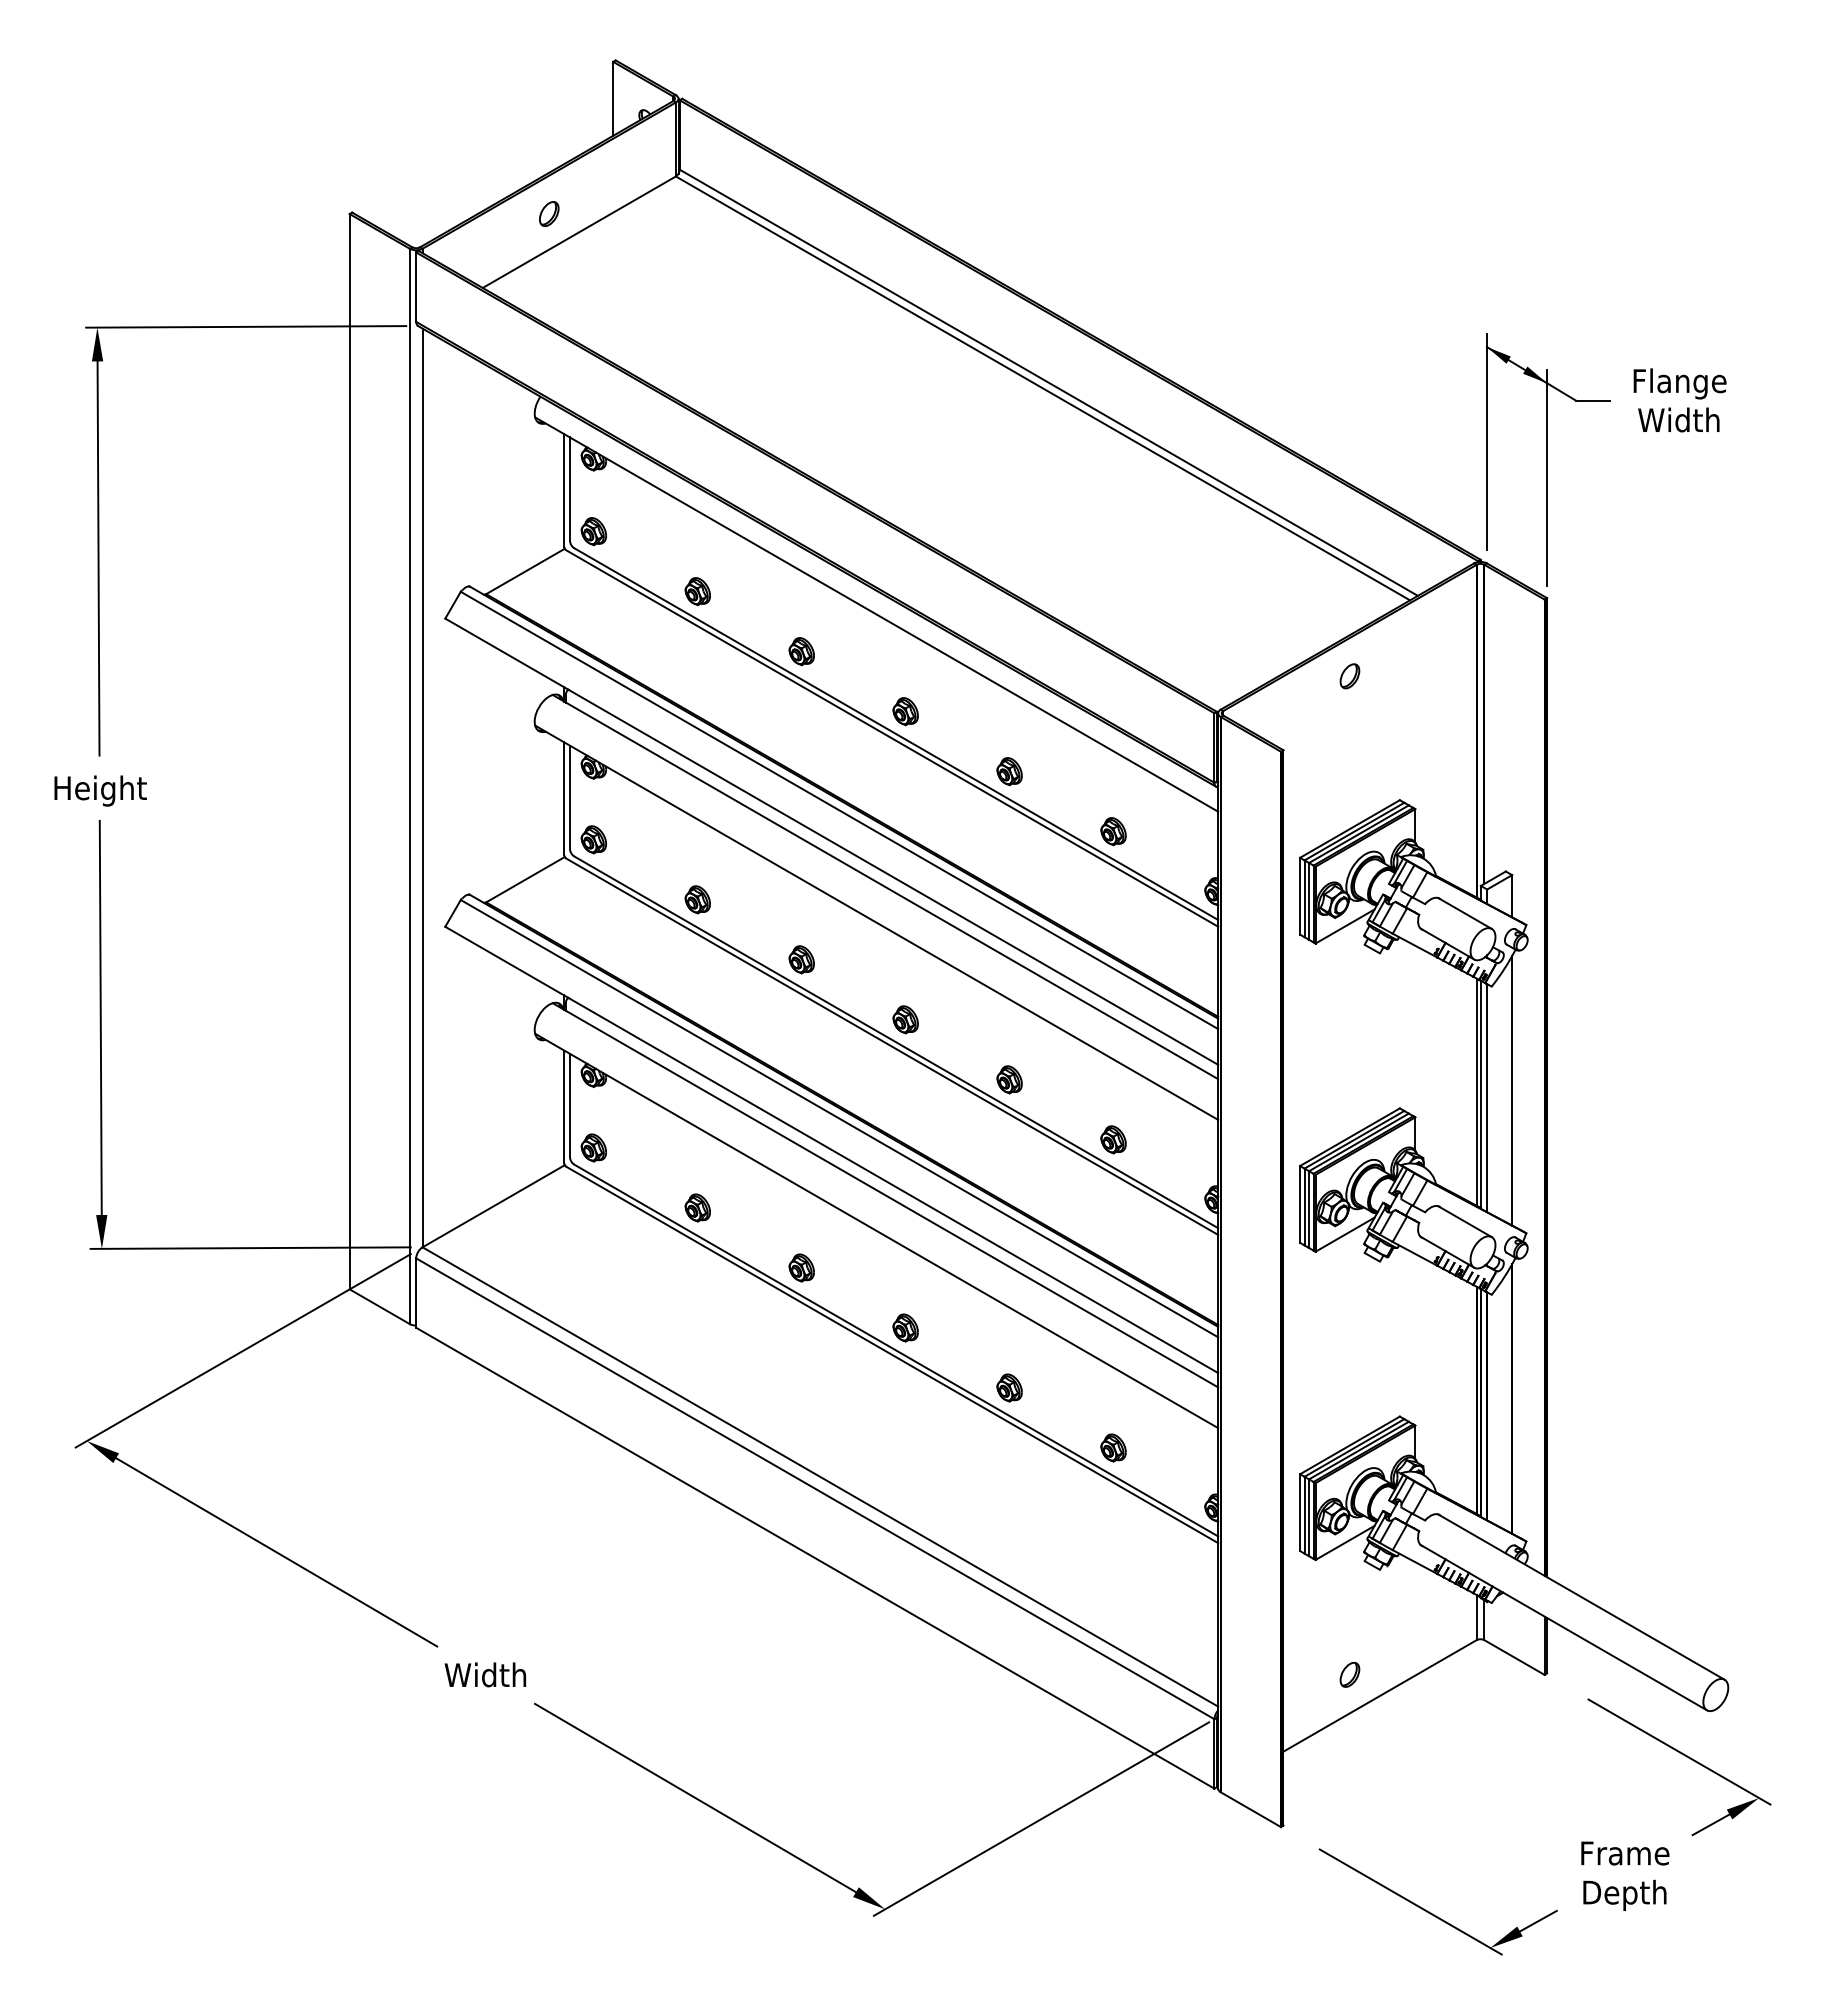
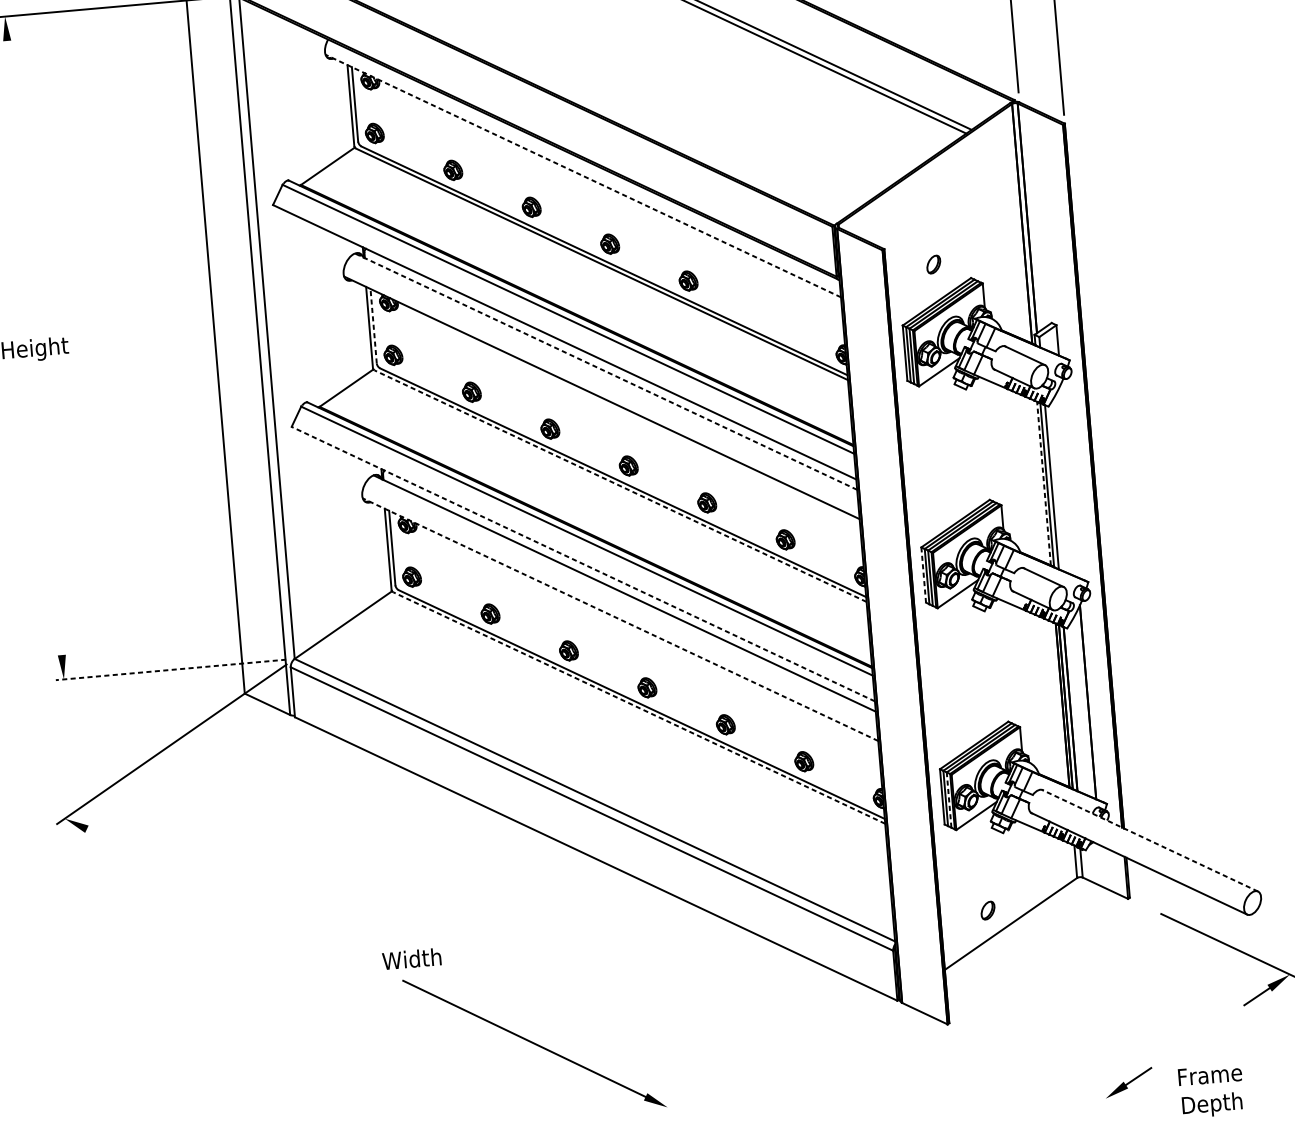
line: (98, 558) -> (19, 182), removed
line: (876, 614) -> (583, 176), solid -> dashed
part: (1349, 676) -> (933, 264), moved
line: (570, 797) -> (373, 326), solid -> dashed
part: (1113, 831) -> (766, 317), removed
line: (885, 886) -> (606, 371), solid -> dashed
line: (100, 1017) -> (48, 513), removed
line: (891, 1046) -> (620, 486), solid -> dashed
line: (1512, 1090) -> (1069, 480), removed
line: (1476, 1092) -> (1043, 483), solid -> dashed
line: (831, 1149) -> (583, 563), solid -> dashed
line: (1300, 1204) -> (924, 575), solid -> dashed
line: (876, 1230) -> (620, 619), solid -> dashed
line: (250, 1248) -> (170, 670), solid -> dashed
line: (891, 1354) -> (638, 707), solid -> dashed
line: (1309, 1517) -> (949, 799), solid -> dashed
line: (276, 1552) -> (208, 887), removed
line: (1581, 1596) -> (1149, 840), solid -> dashed
text: (485, 1674) -> (411, 958), moved
line: (1041, 1818) -> (774, 1032), removed
text: (1625, 1875) -> (1211, 1090), moved
line: (1410, 1901) -> (1045, 1070), removed

